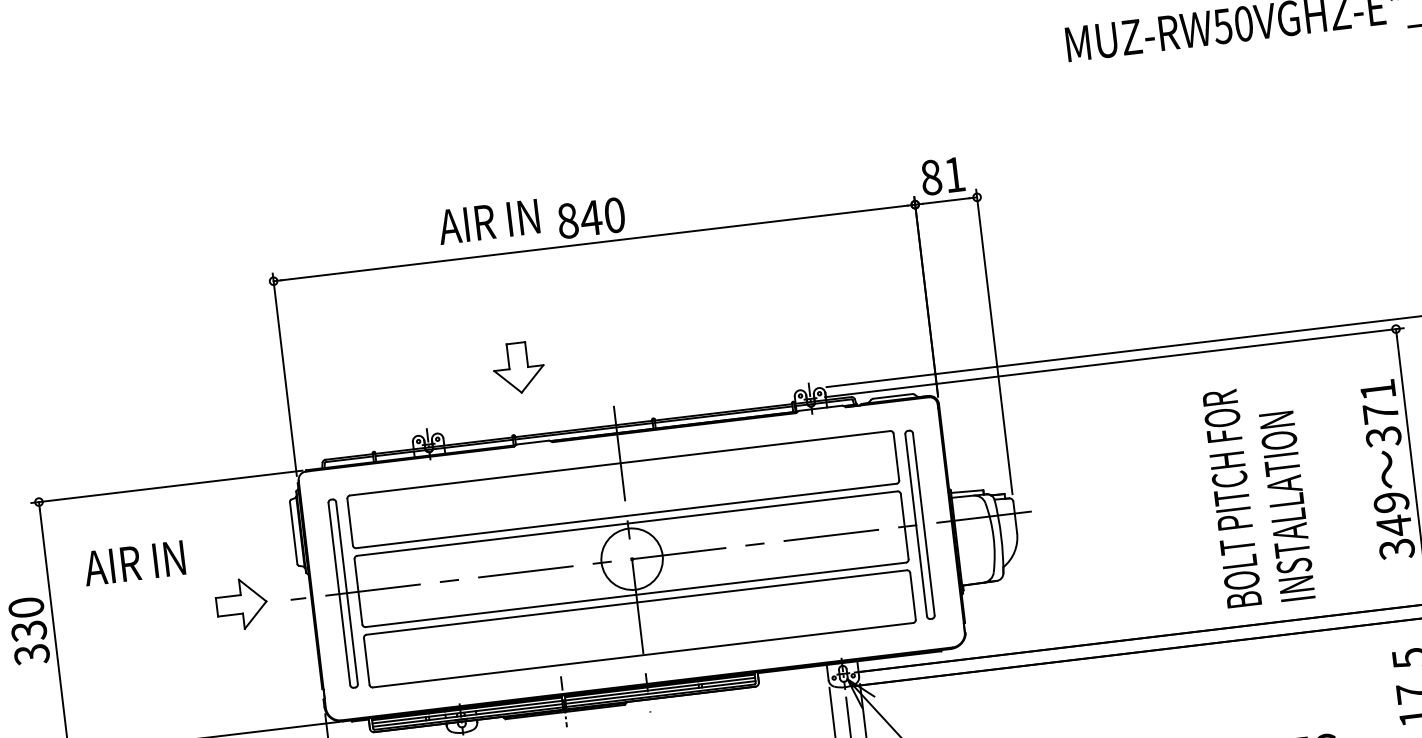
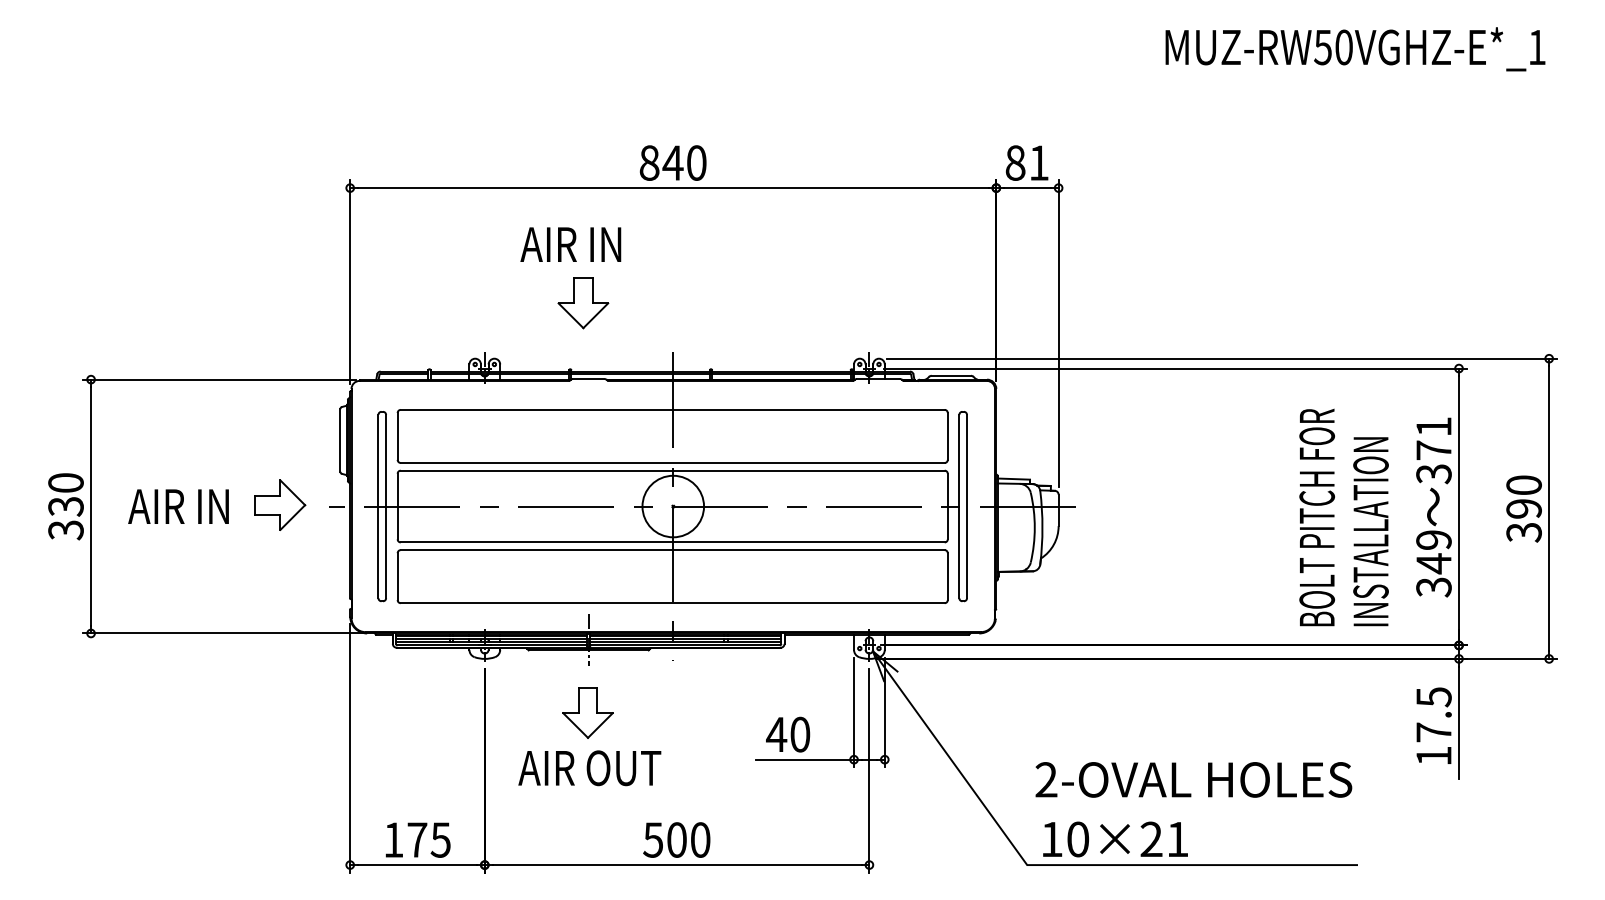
text: (488, 221) -> (570, 244), moved
text: (1258, 495) -> (1343, 517), moved
text: (134, 563) -> (178, 506), moved

